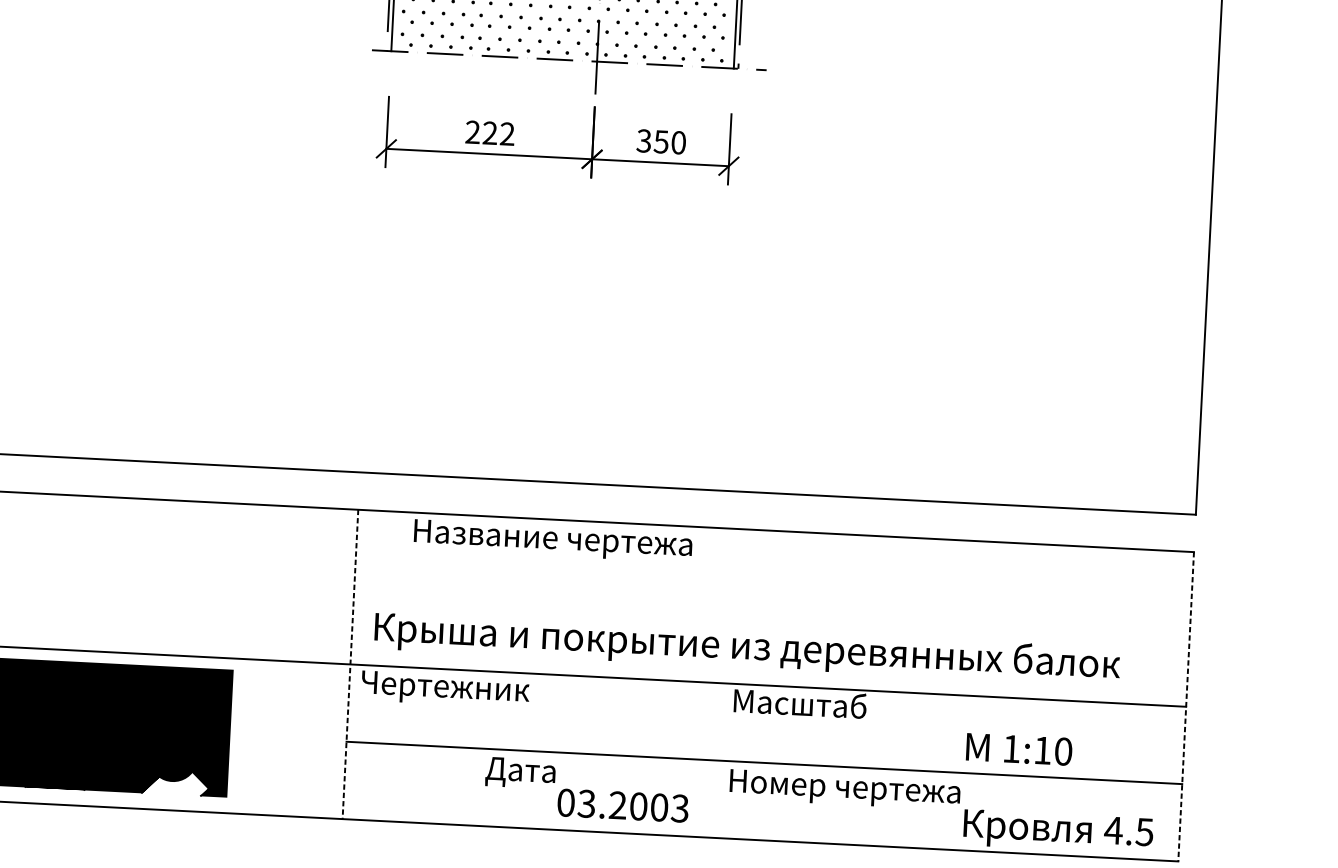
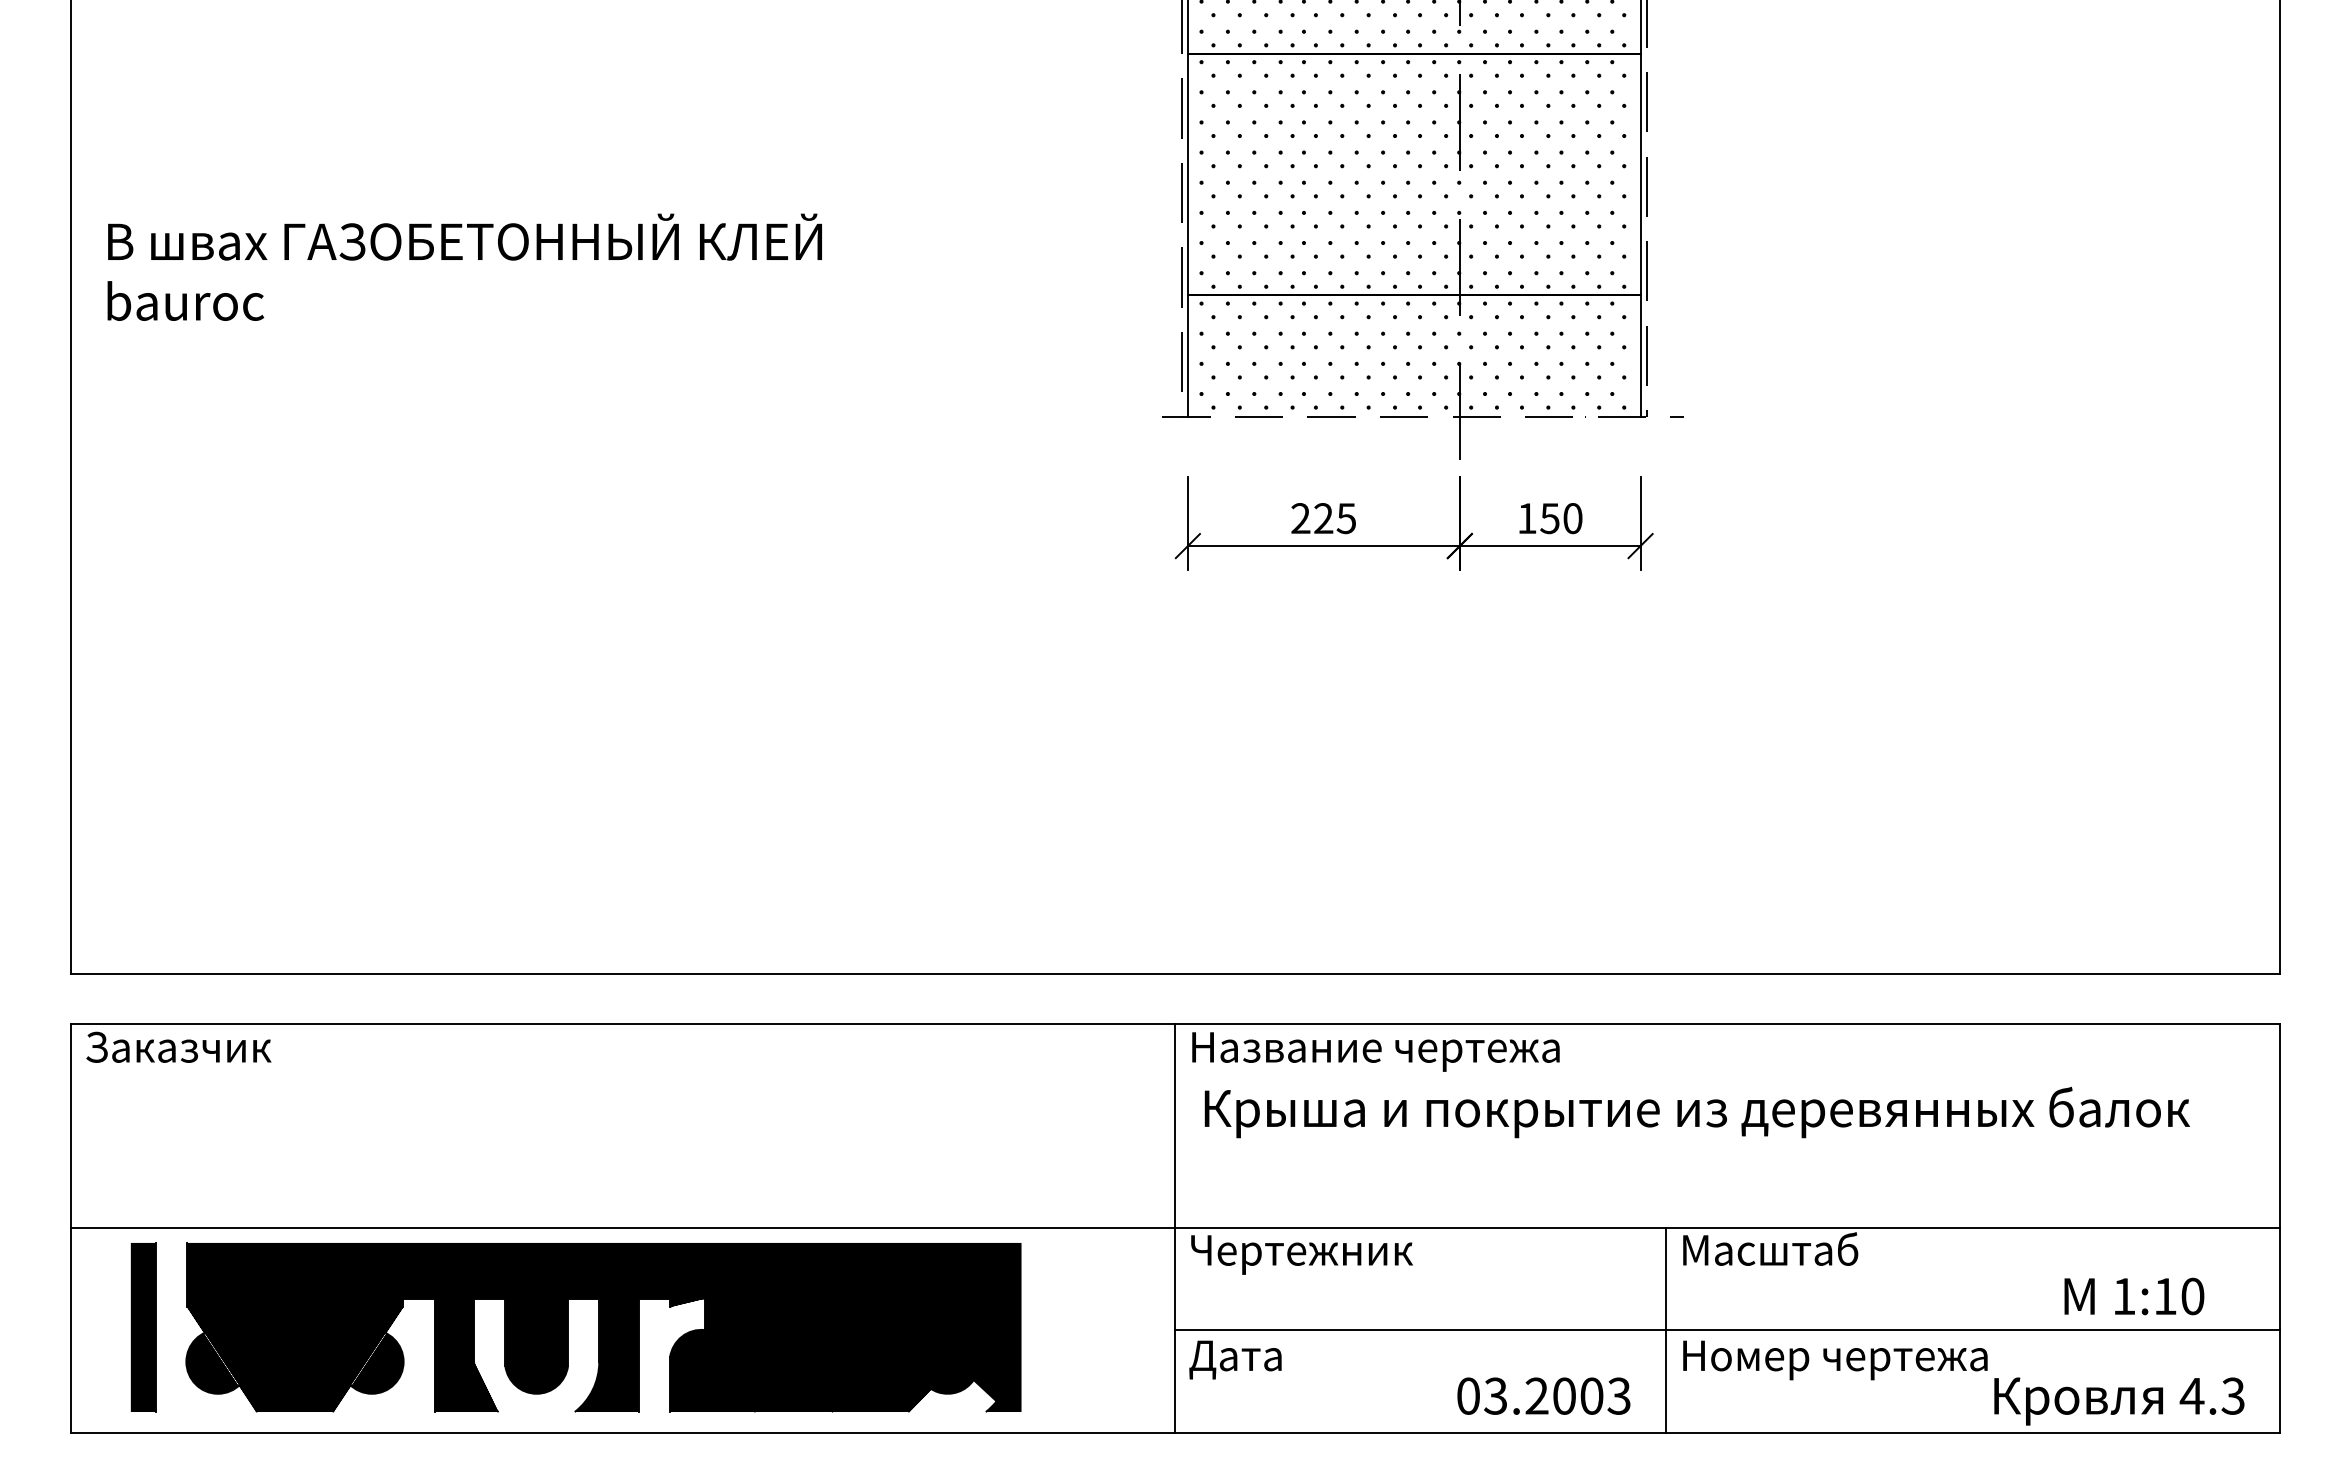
text: (507, 134) -> (1346, 518), 222 -> 225
text: (643, 140) -> (1526, 518), 350 -> 150
text: (552, 540) -> (1375, 1051), moved
text: (746, 648) -> (1696, 1112), moved
line: (350, 664) -> (1175, 1228), dashed -> solid
line: (1186, 707) -> (2279, 1228), dashed -> solid
text: (1019, 749) -> (2134, 1296), moved
line: (717, 760) -> (1665, 1330), added
text: (520, 772) -> (1235, 1359), moved
text: (1144, 831) -> (2232, 1395), 4.5 -> 4.3

